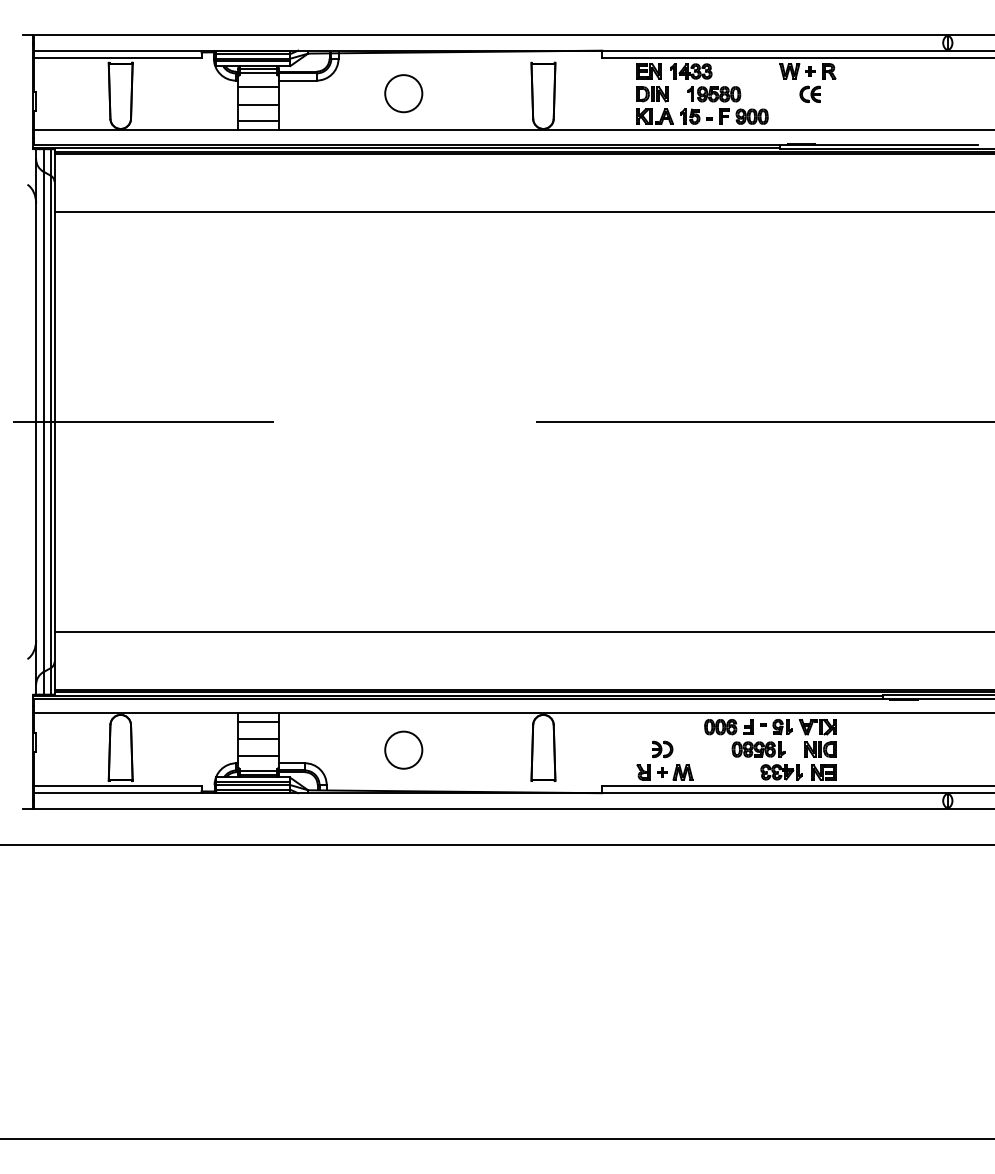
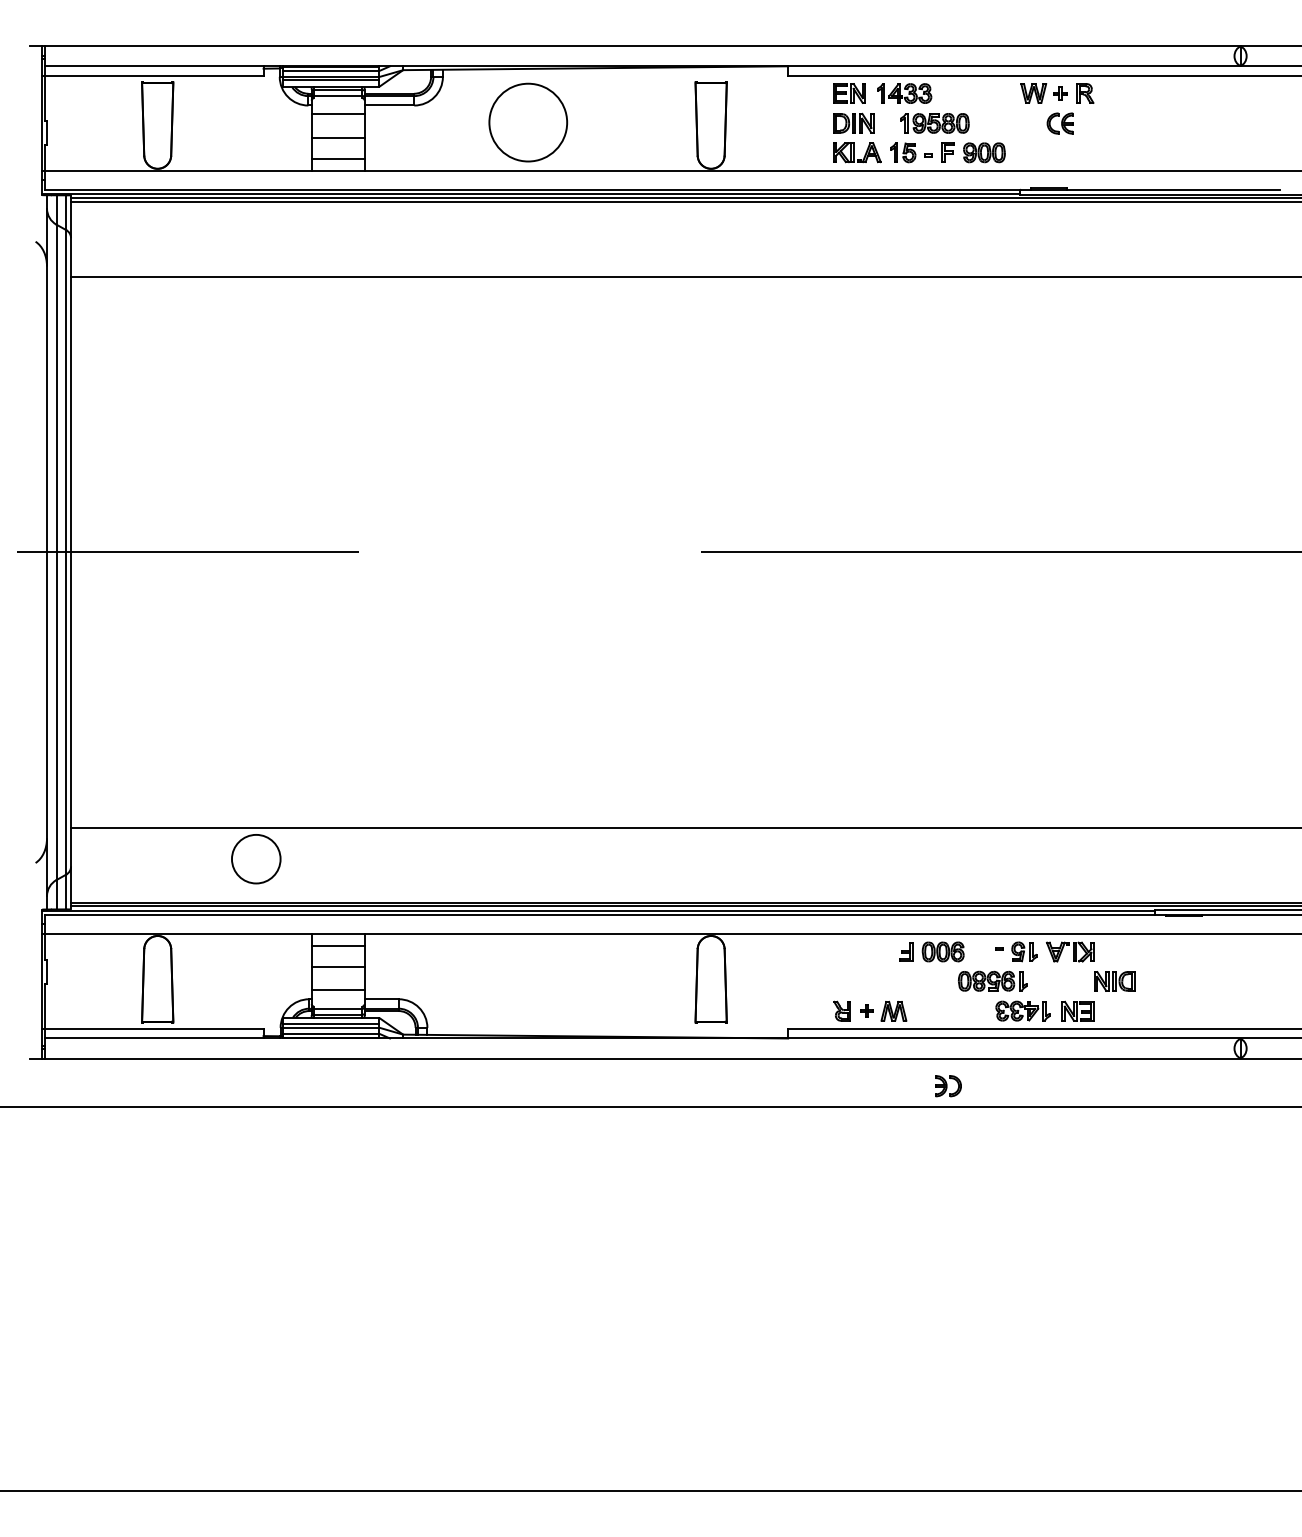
circle: (403, 93) -> (527, 122), size x1.6
part: (748, 726) -> (906, 951), moved
part: (662, 749) -> (948, 1086), moved
part: (820, 749) -> (1114, 981), moved
circle: (403, 750) -> (256, 859), moved

